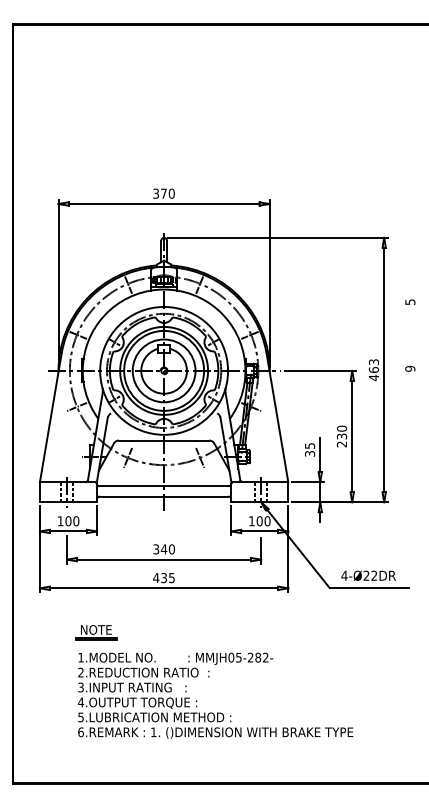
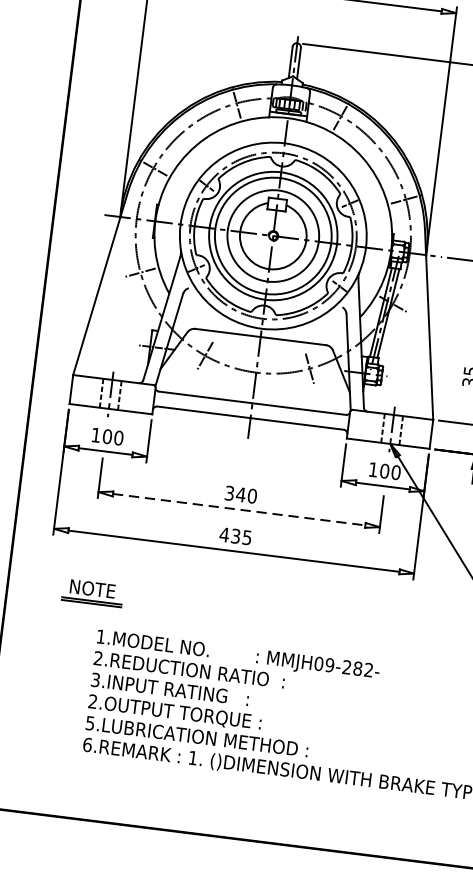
line: (164, 559) -> (239, 509), solid -> dashed
part: (96, 632) -> (92, 592), moved
text: (238, 657) -> (329, 664), MMJH05-282- -> MMJH09-282-
text: (80, 702) -> (92, 701), 4.OUTPUT -> 2.OUTPUT

